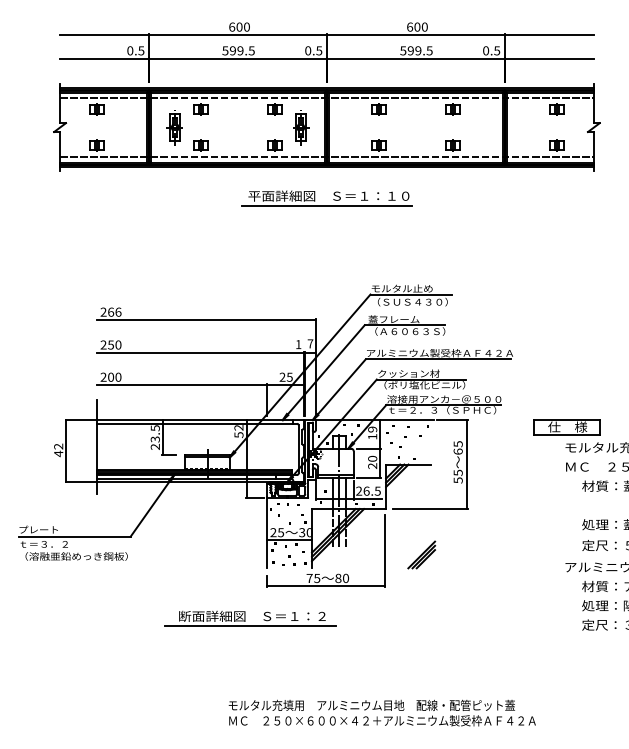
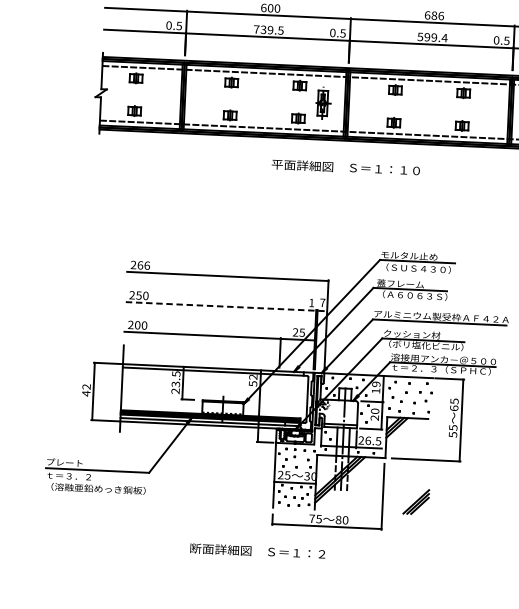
text: (420, 26) -> (437, 15), 600 -> 686
text: (228, 50) -> (259, 29), 599.5 -> 739.5
text: (429, 50) -> (444, 37), 599.5 -> 599.4
part: (174, 127) -> (206, 97), removed
line: (326, 206) -> (343, 177), removed
line: (206, 352) -> (226, 306), solid -> dashed
line: (250, 626) -> (255, 560), removed

